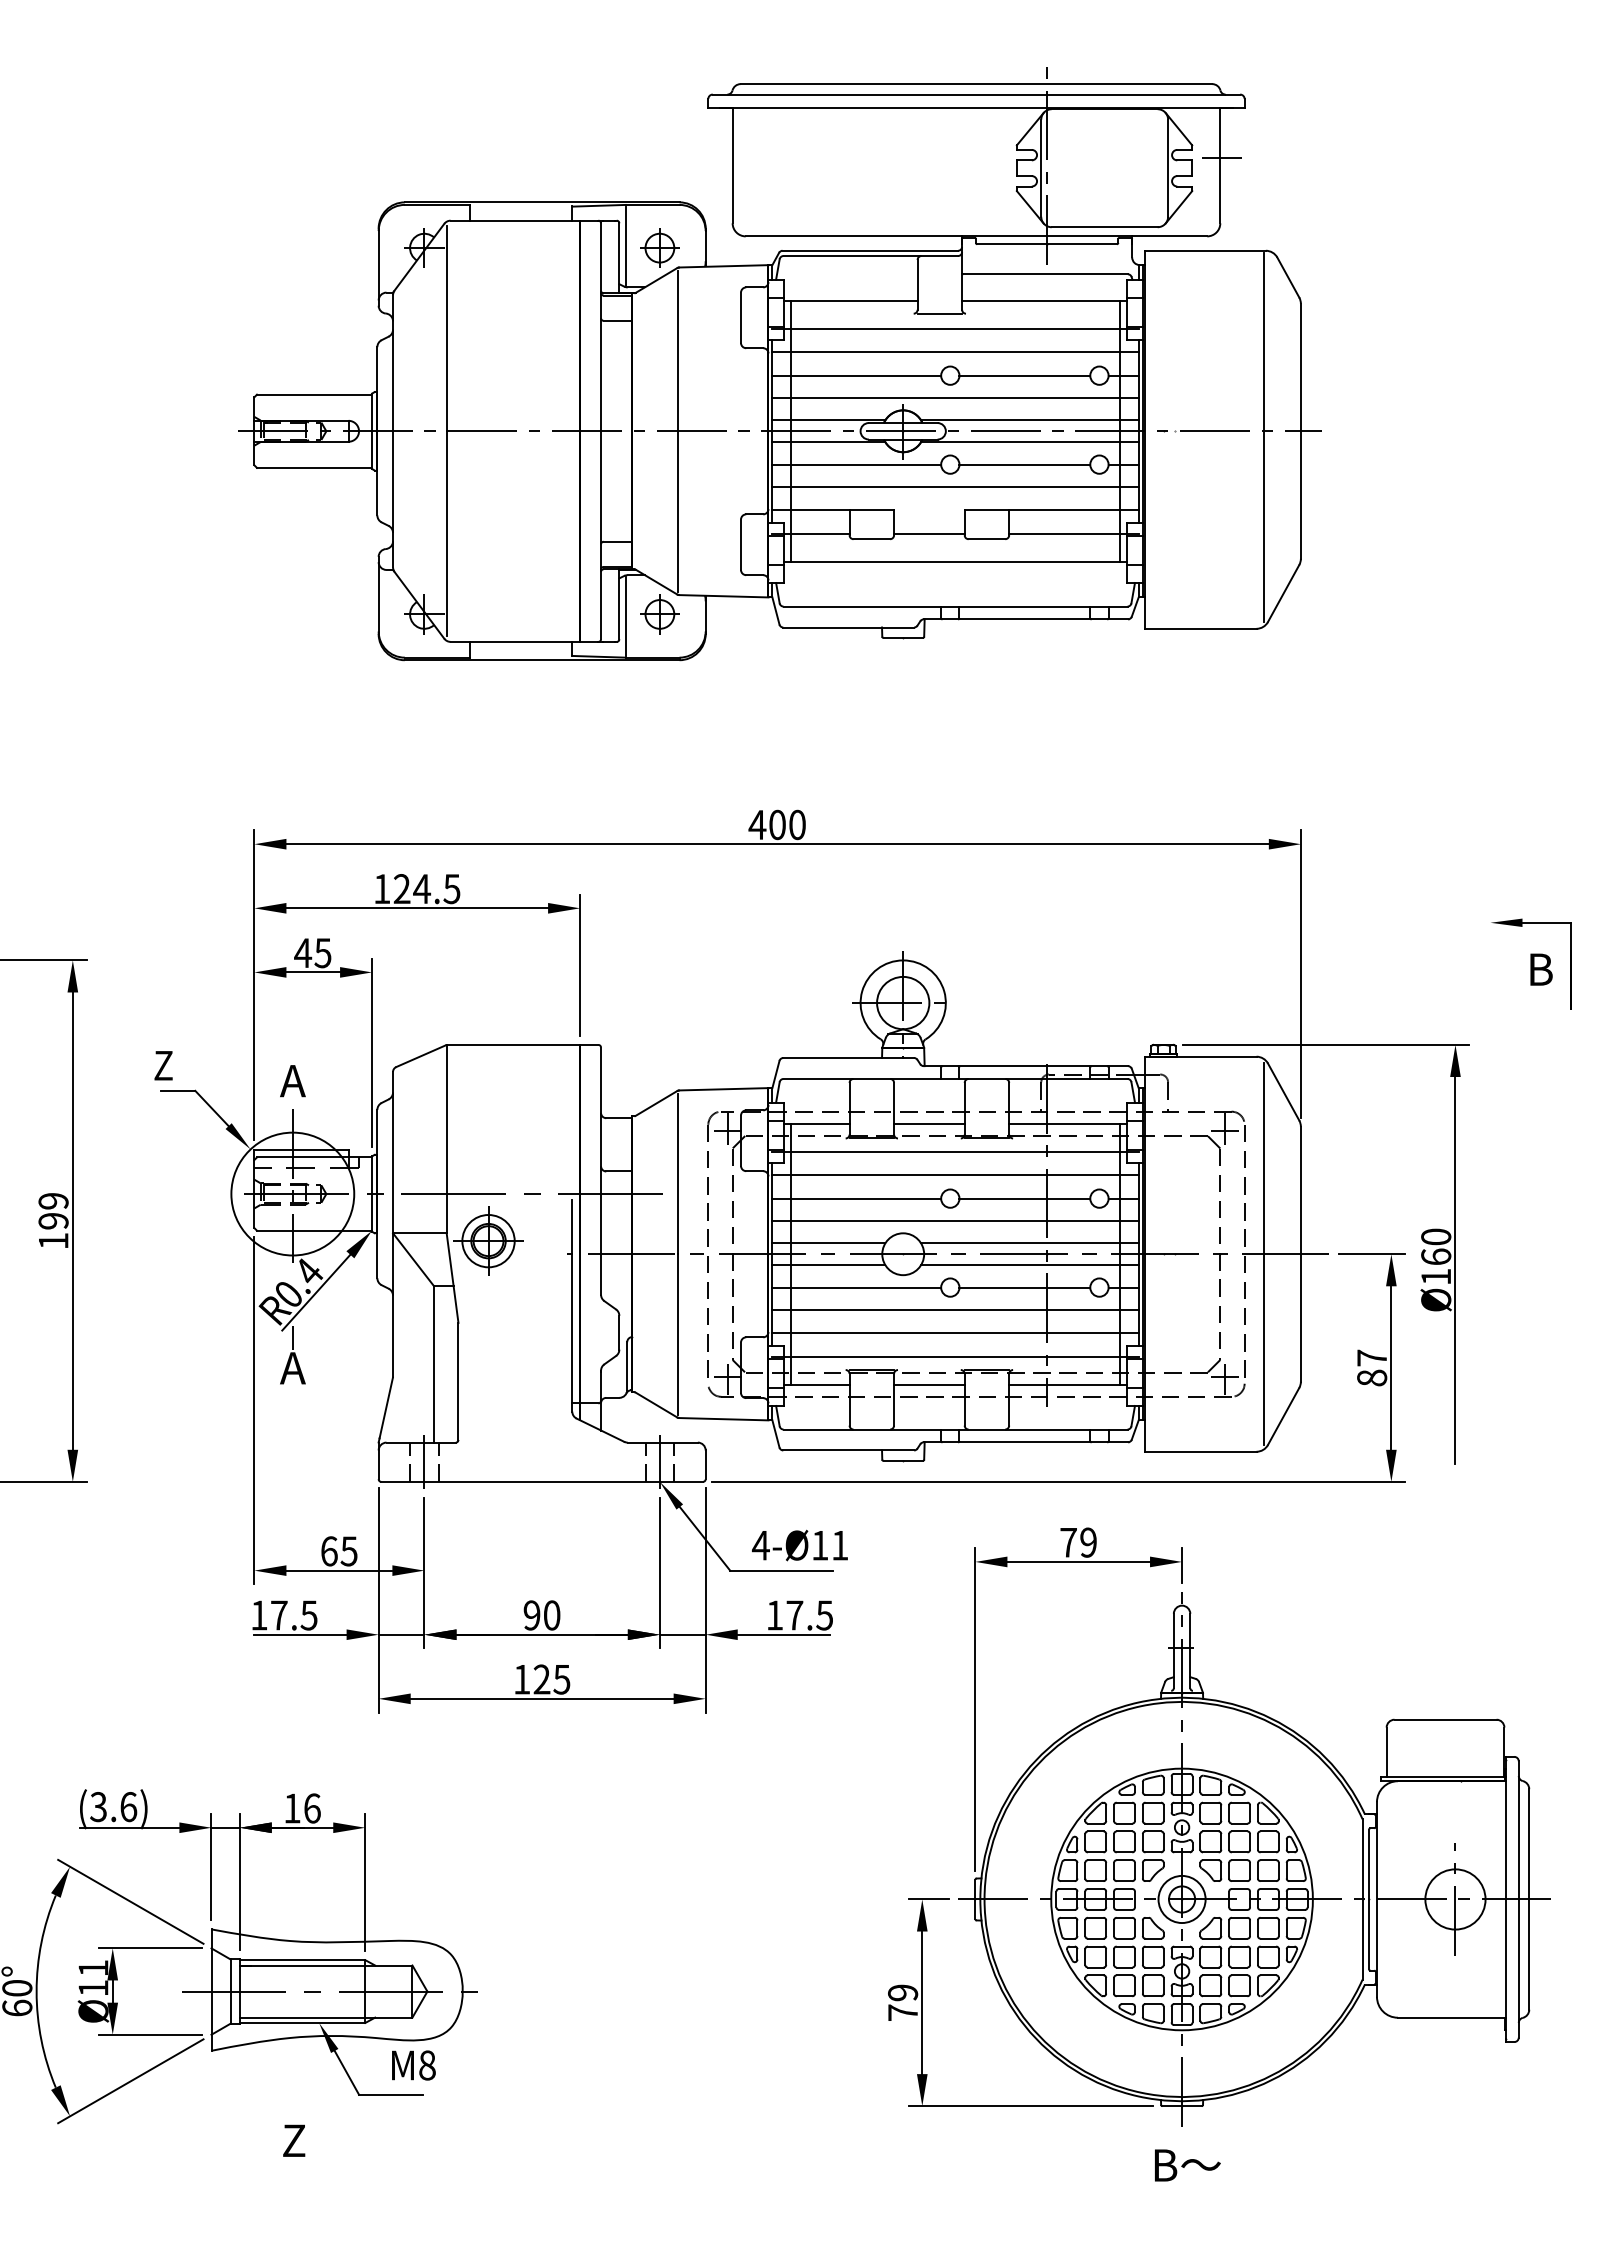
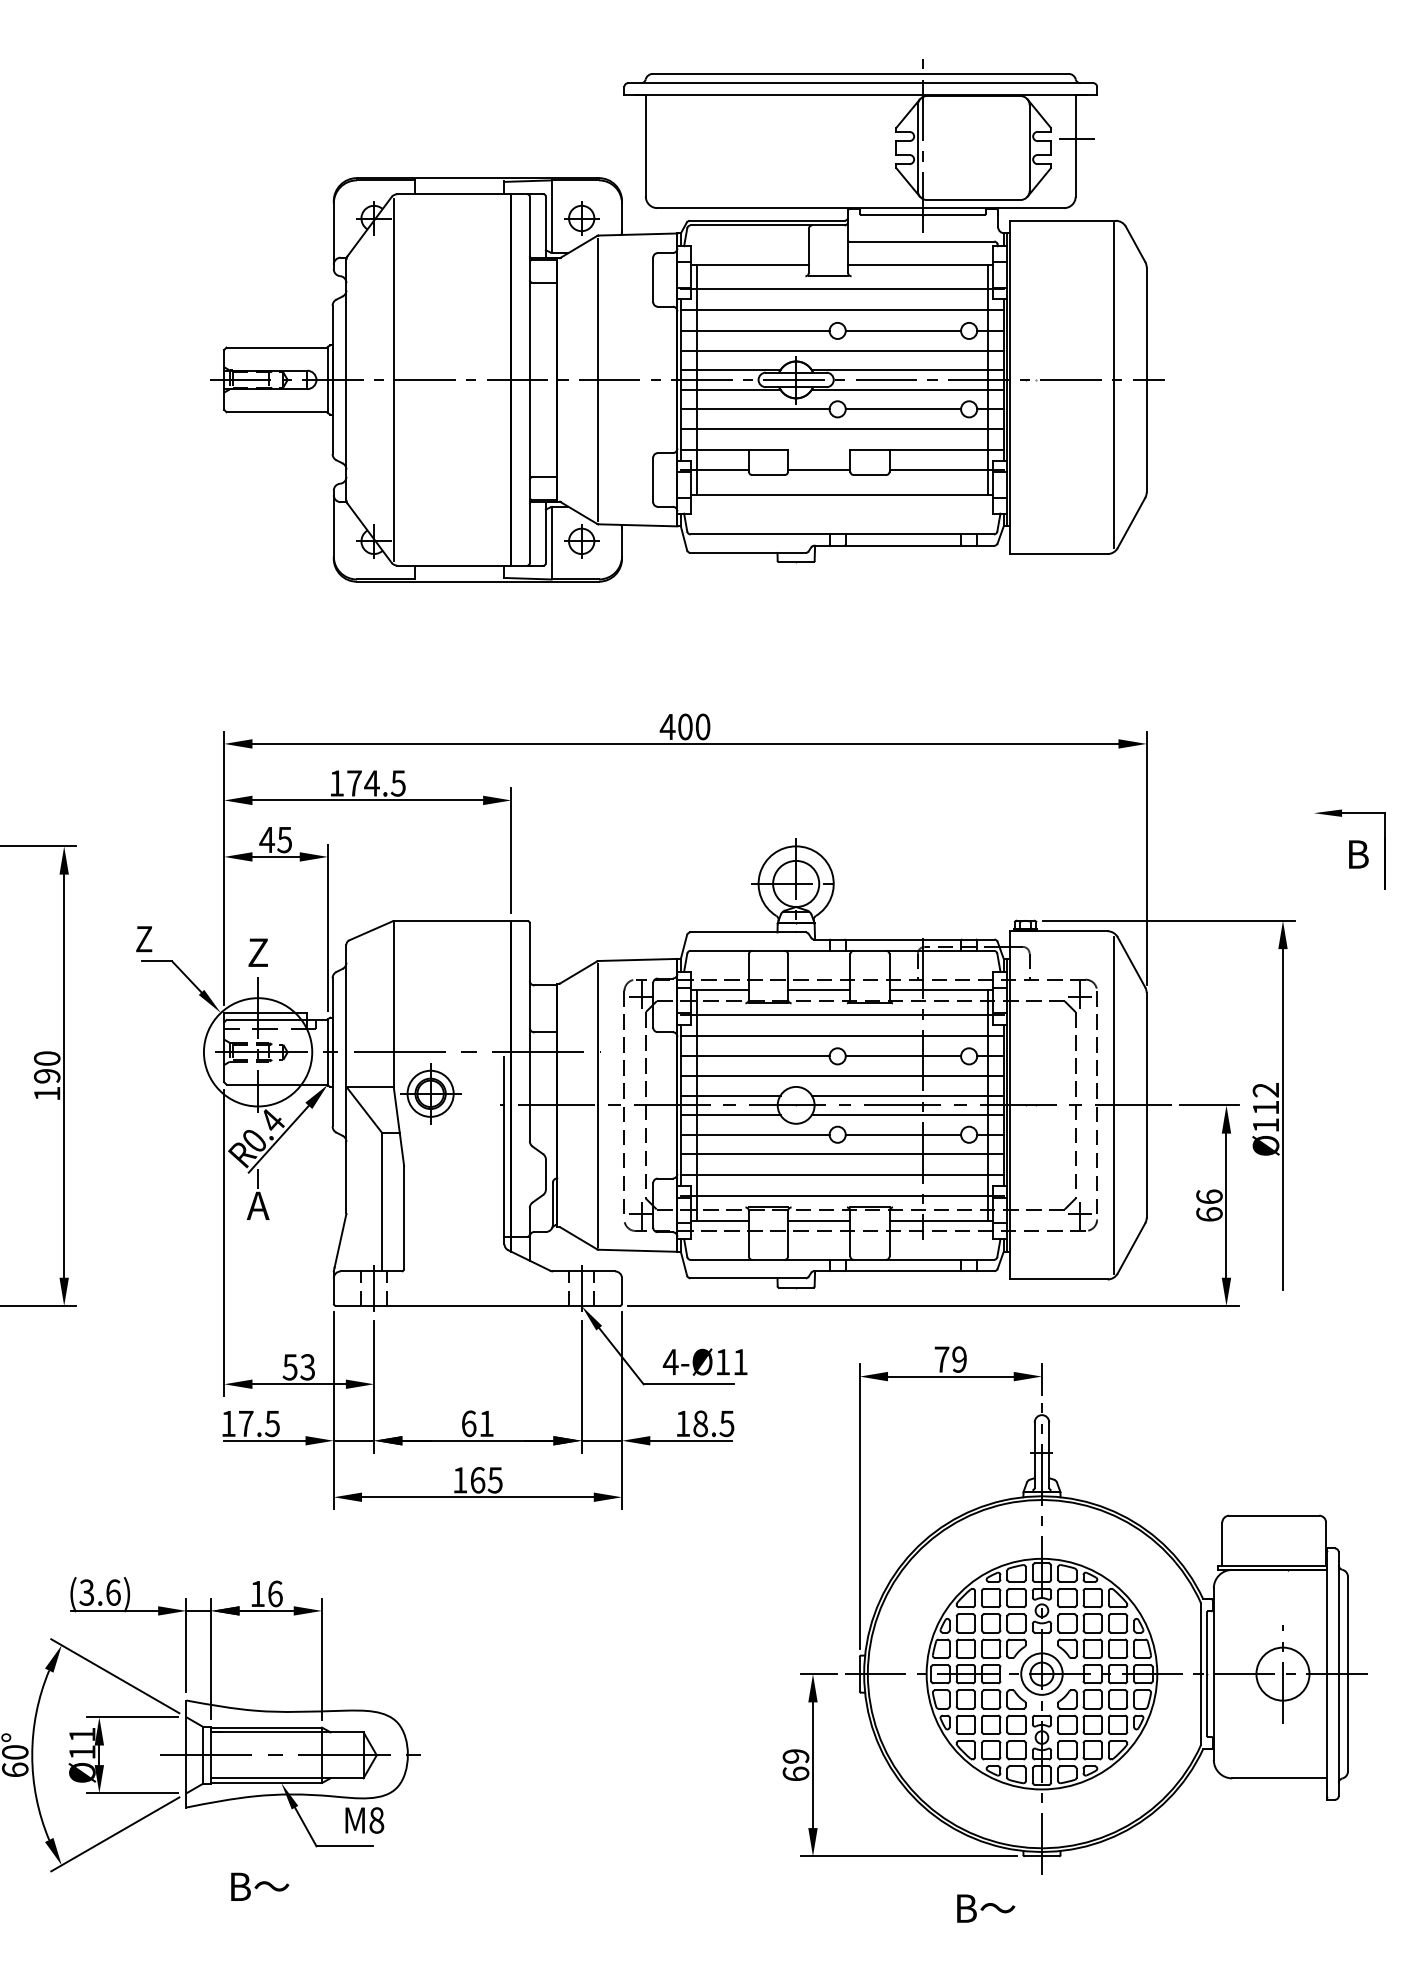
text: (401, 888) -> (353, 782), 124.5 -> 174.5
text: (292, 1081) -> (257, 953), A -> Z
text: (53, 1201) -> (47, 1058), 199 -> 190
text: (1436, 1246) -> (1266, 1098), Ø160 -> Ø112
text: (1372, 1367) -> (1209, 1205), 87 -> 66
text: (338, 1551) -> (298, 1367), 65 -> 53
text: (541, 1615) -> (477, 1423), 90 -> 61
text: (794, 1615) -> (700, 1423), 17.5 -> 18.5
text: (541, 1679) -> (477, 1480), 125 -> 165
text: (903, 2012) -> (796, 1773), 79 -> 69
text: (295, 2140) -> (260, 1886), Z -> B～
text: (1187, 2165) -> (985, 1908), moved

